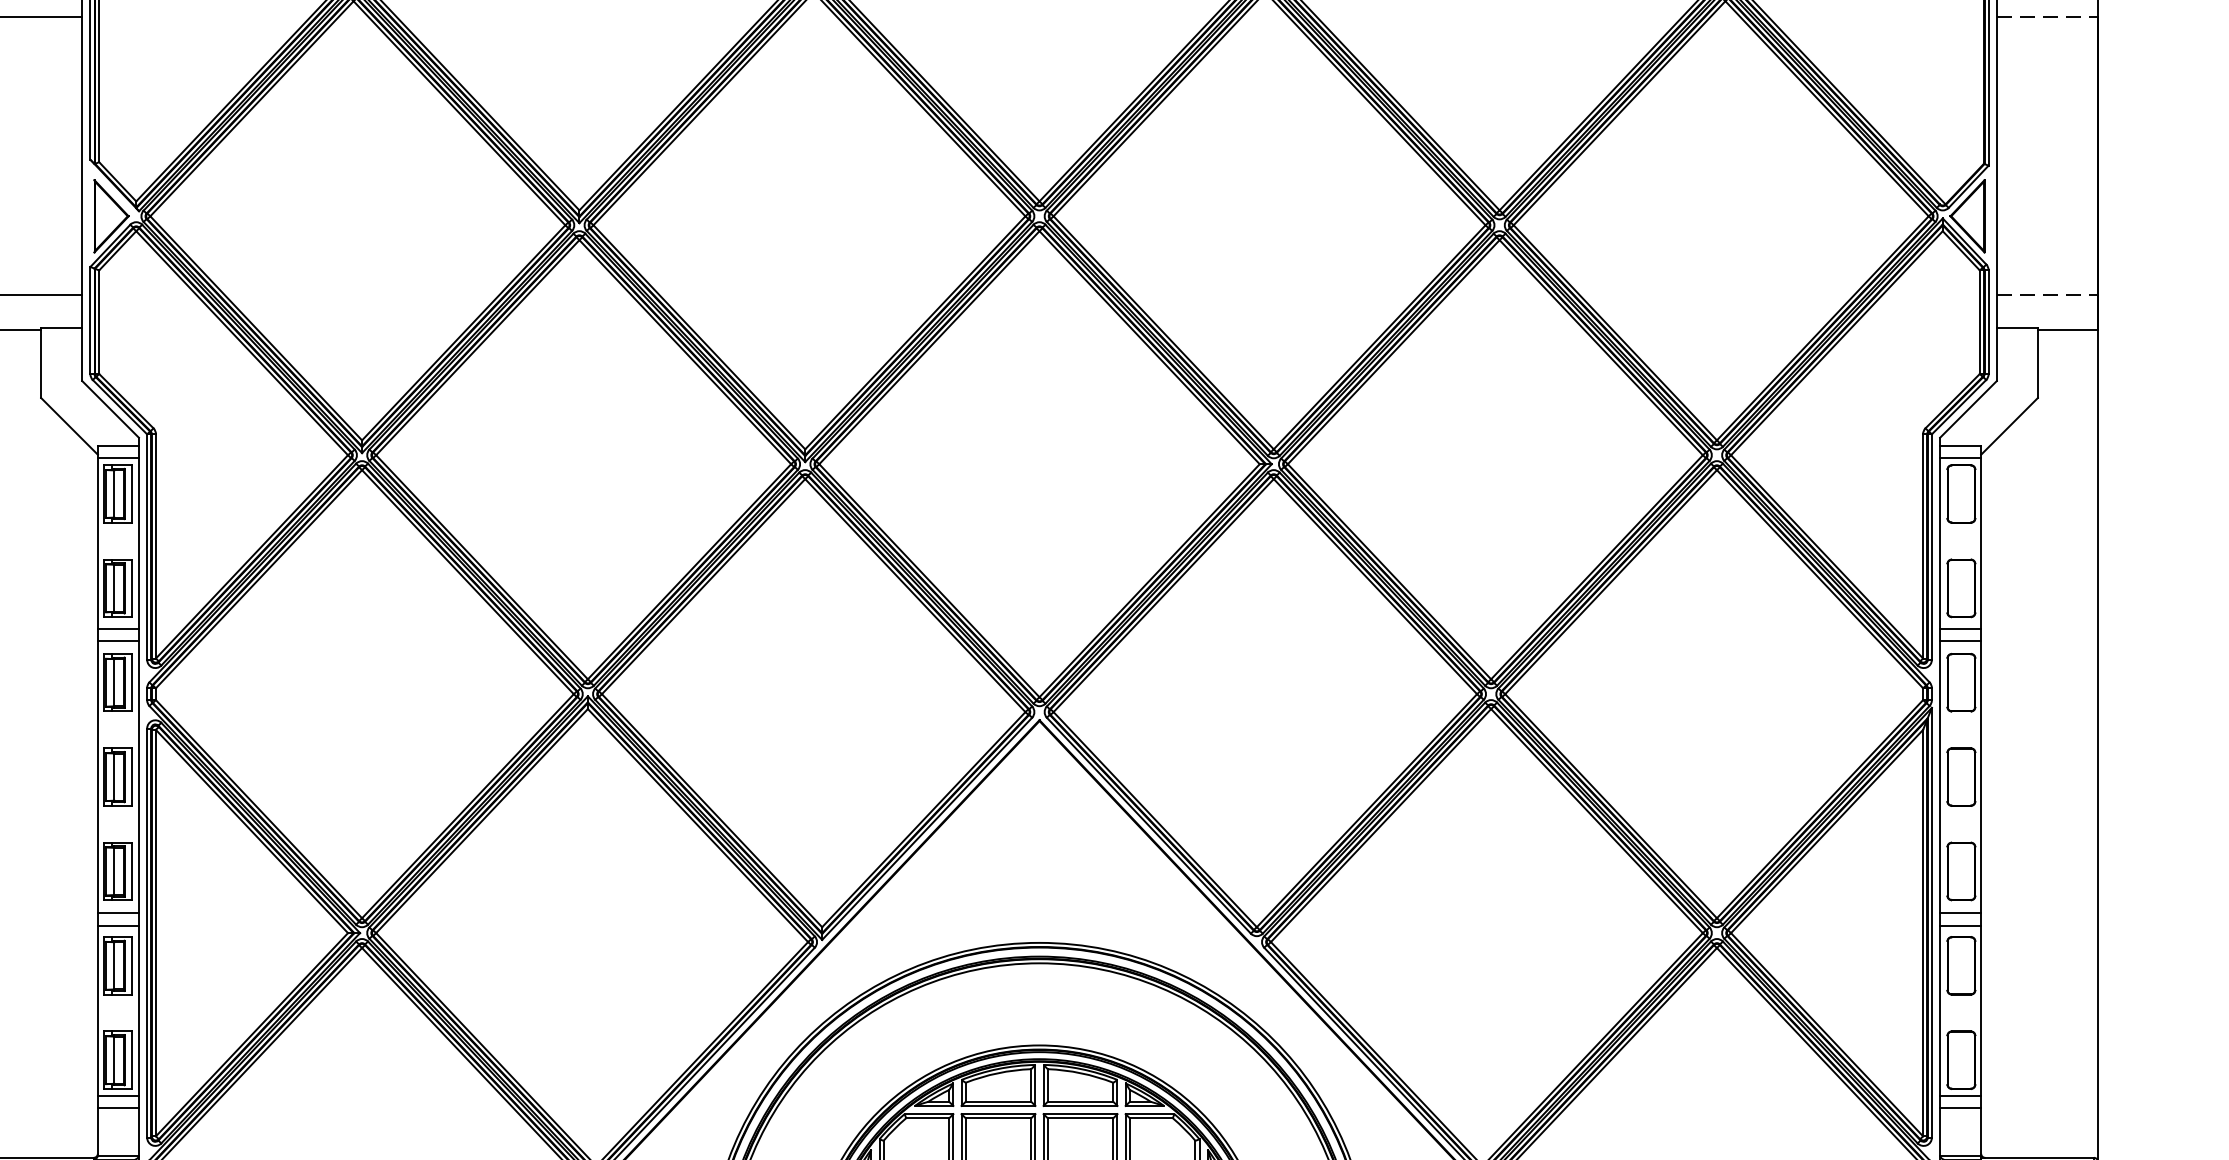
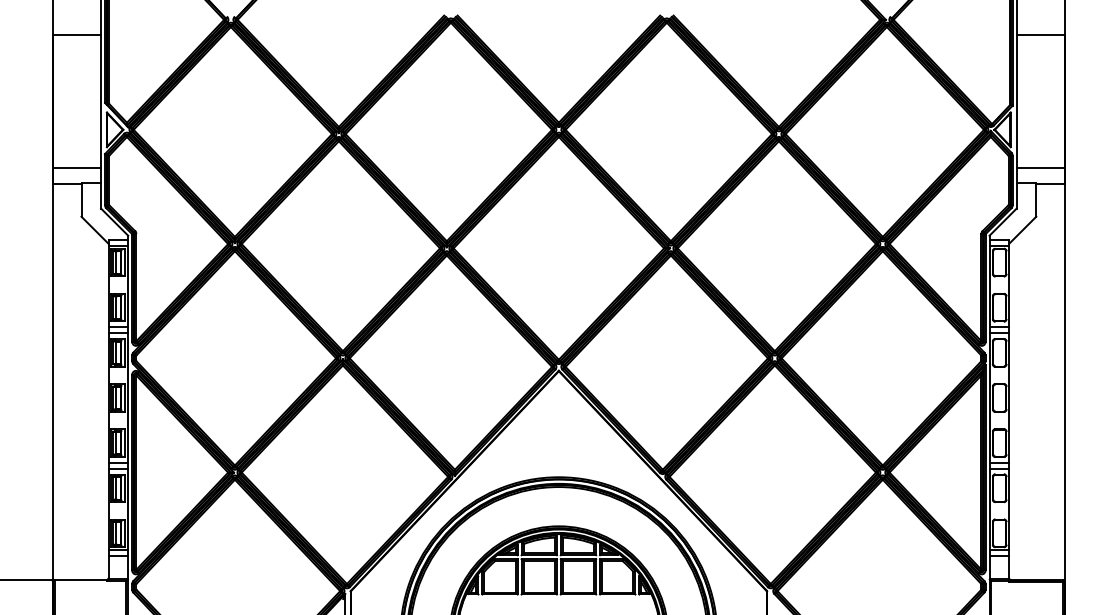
line: (2048, 16) -> (1041, 34), dashed -> solid
line: (2048, 295) -> (1041, 167), dashed -> solid

